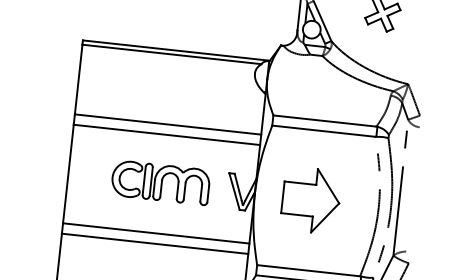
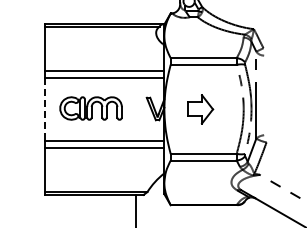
line: (69, 174) -> (45, 109), solid -> dashed
part: (159, 182) -> (90, 108), moved
part: (311, 200) -> (200, 109), size x0.7

